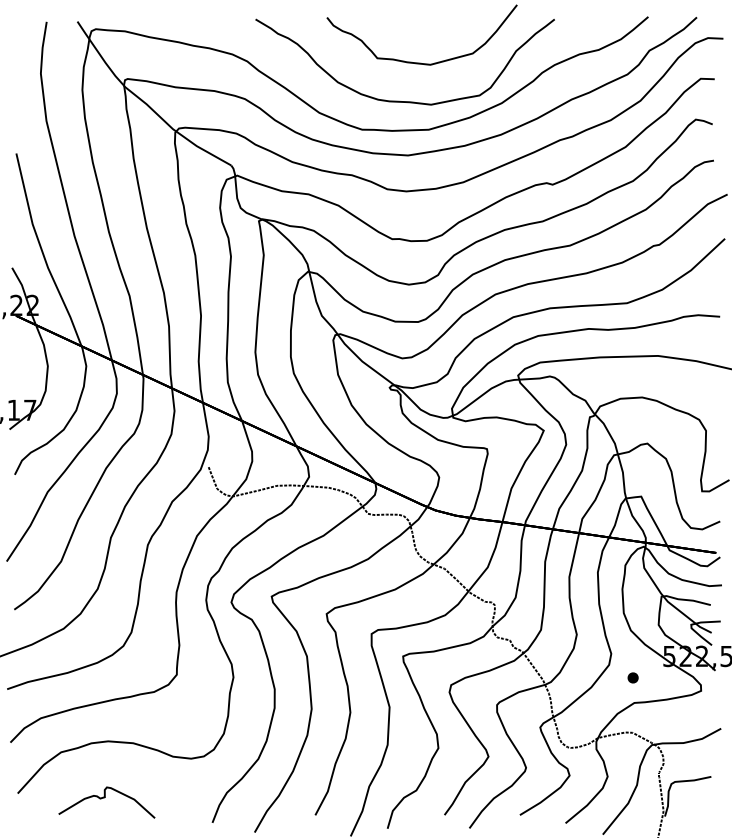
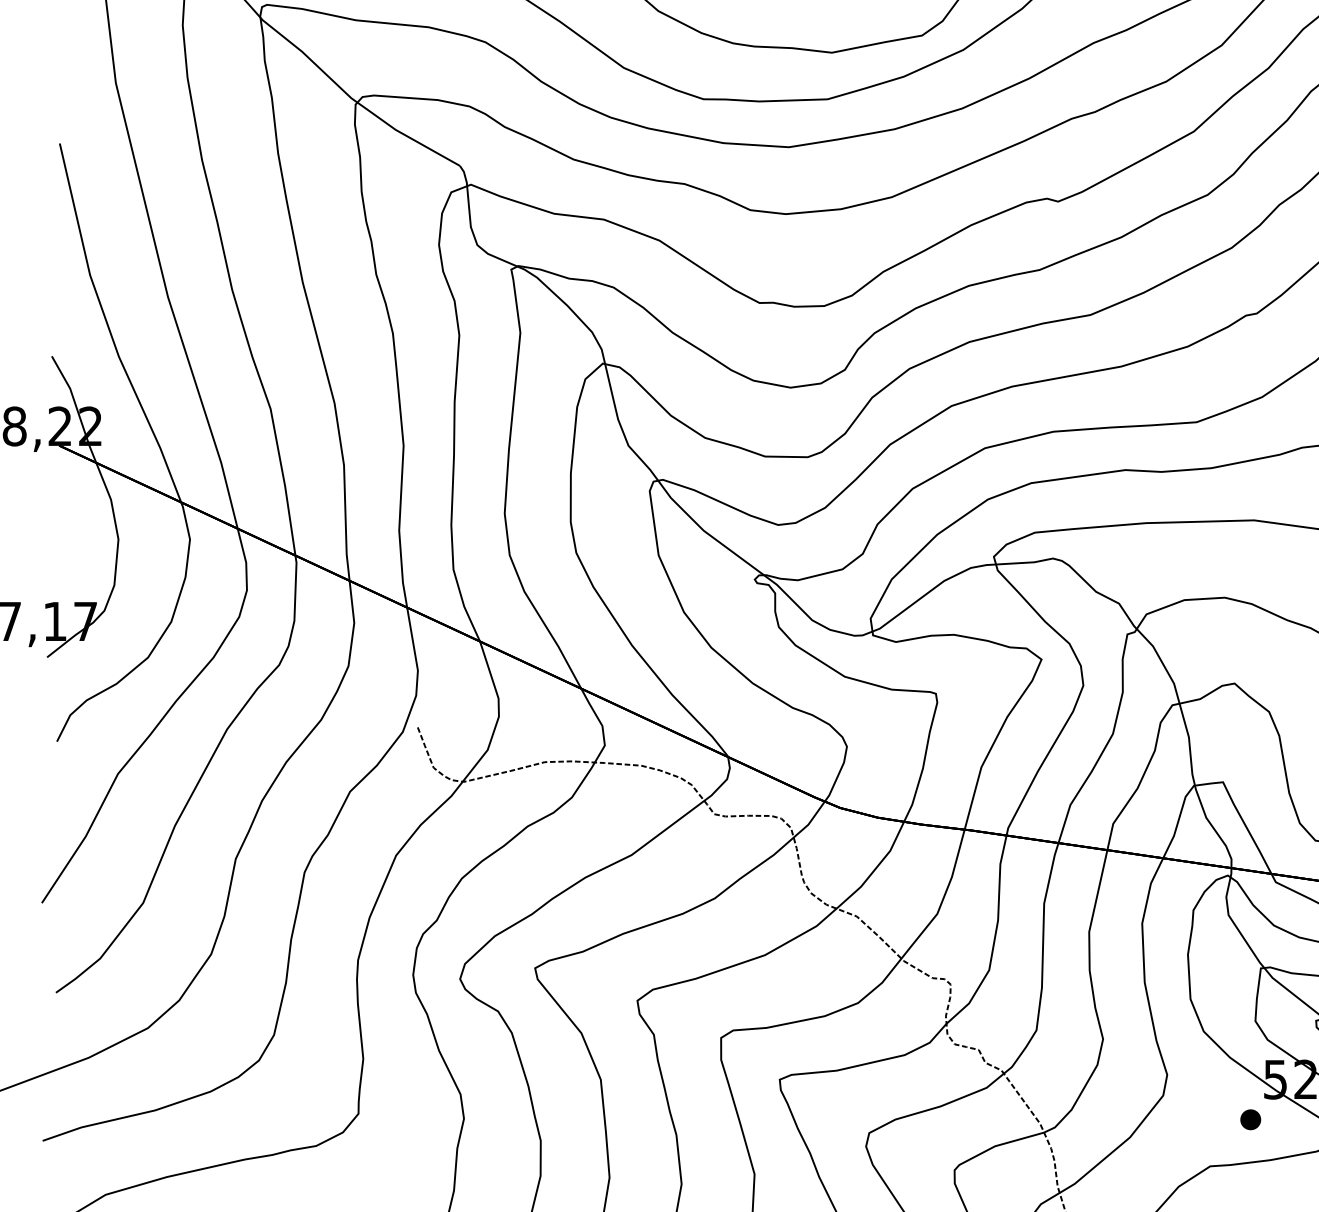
part: (632, 677) -> (1249, 1118), moved

